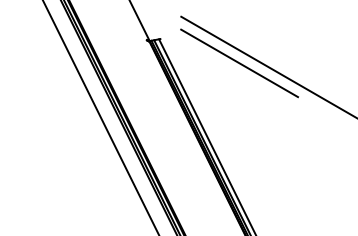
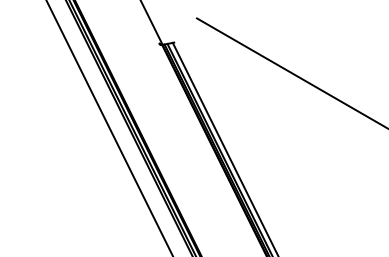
line: (239, 63) -> (260, 69), removed

